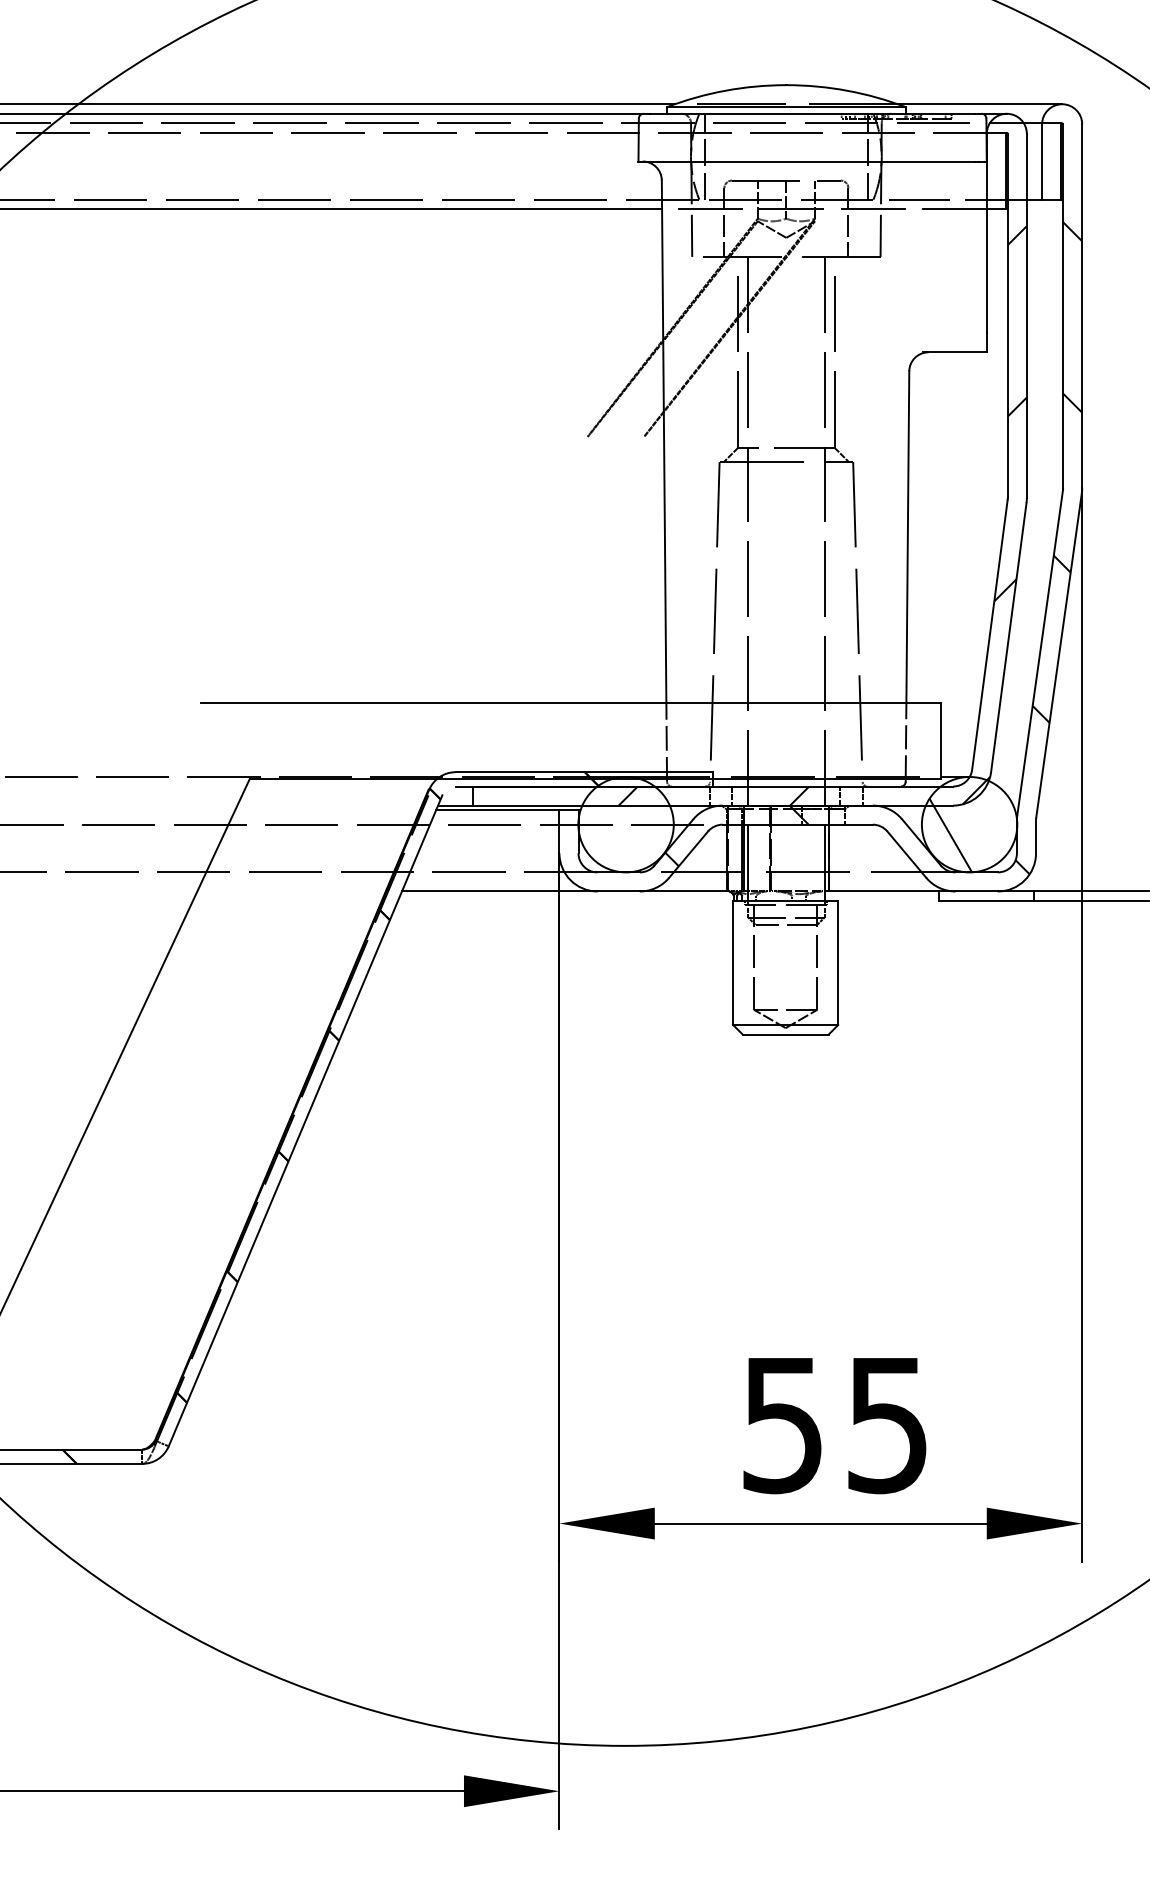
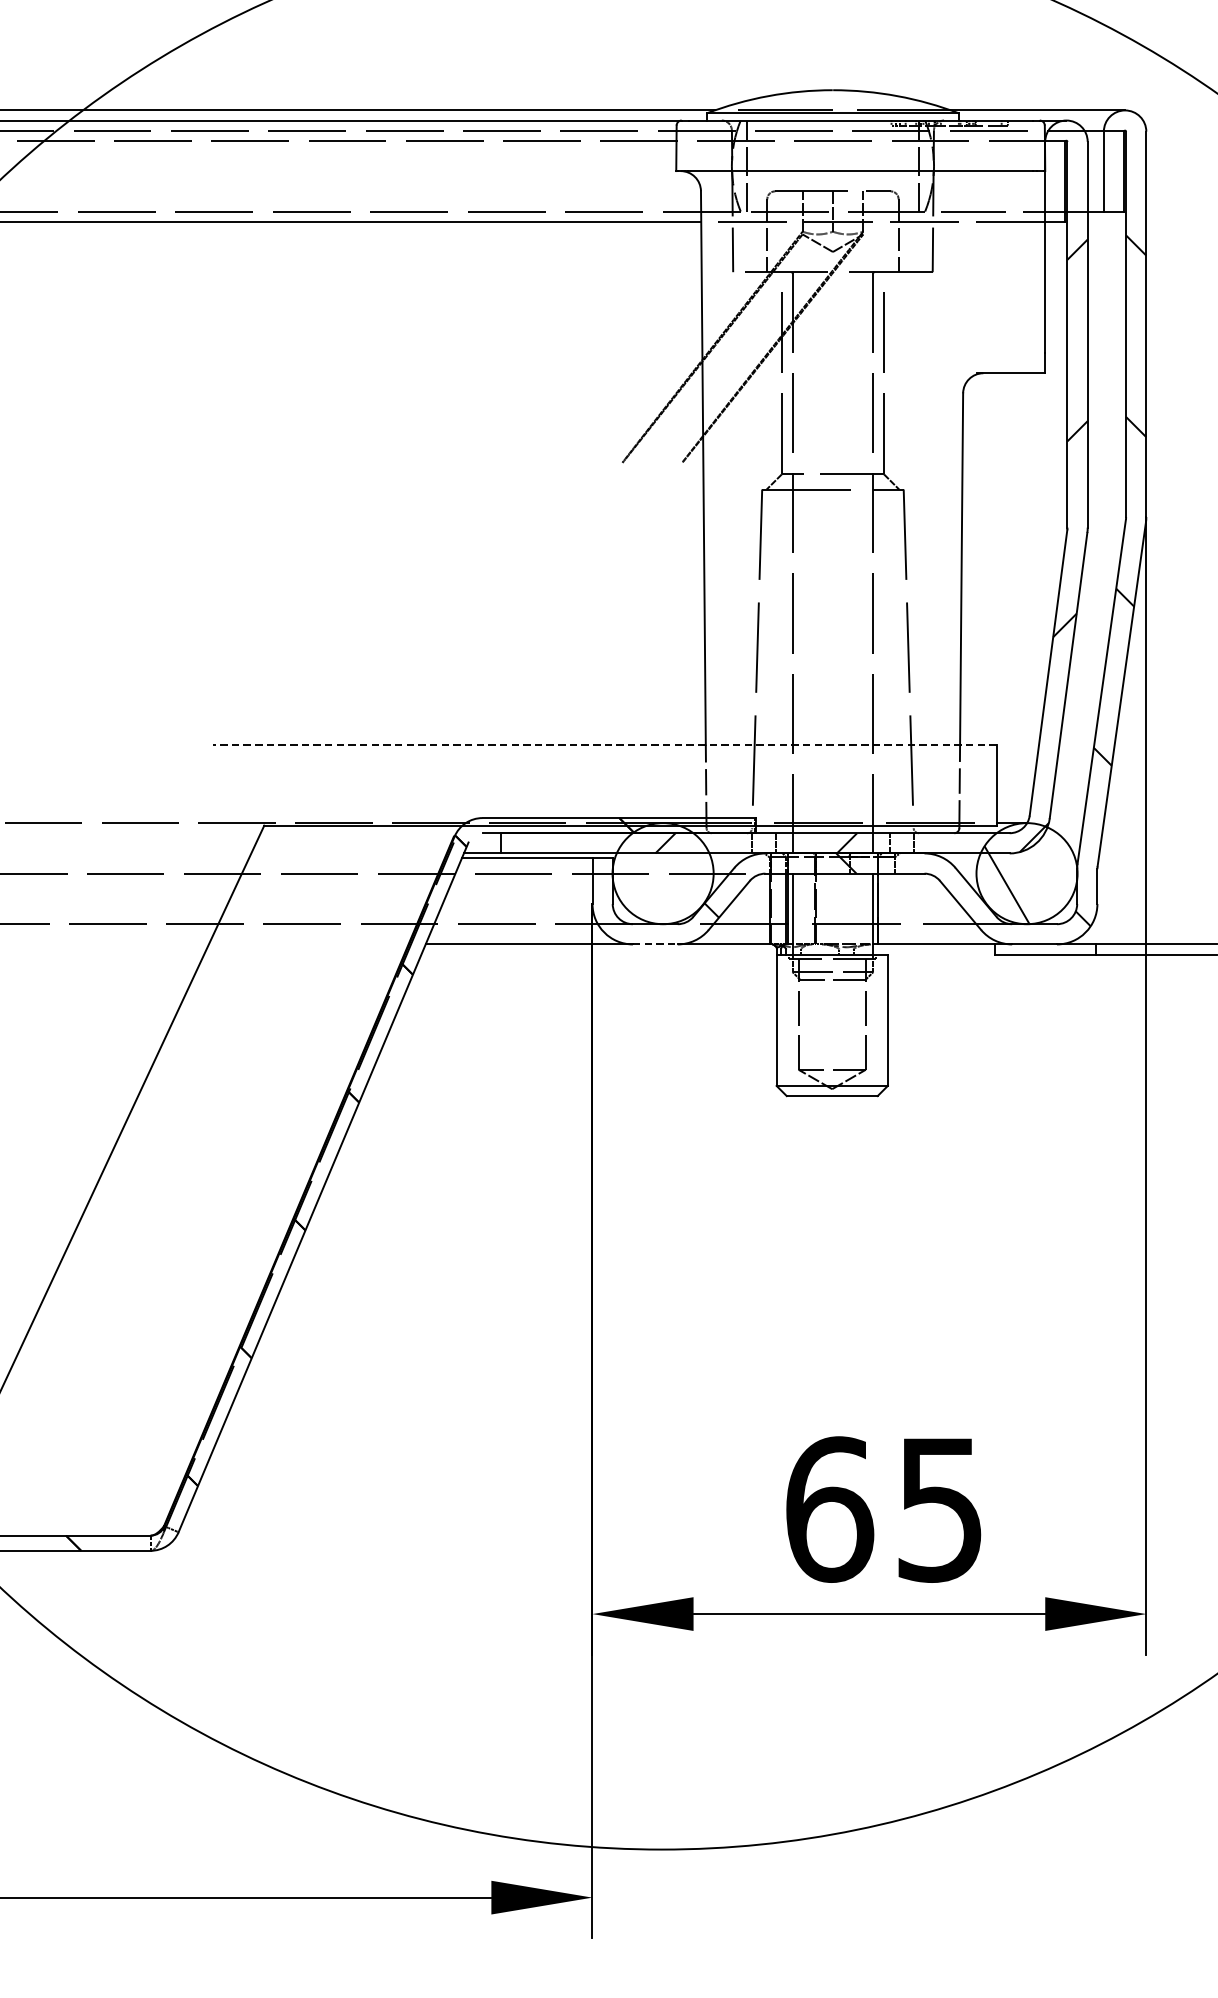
line: (570, 703) -> (604, 745), solid -> dashed
line: (619, 891) -> (656, 944), solid -> dashed
text: (783, 1424) -> (829, 1509), 55 -> 65

